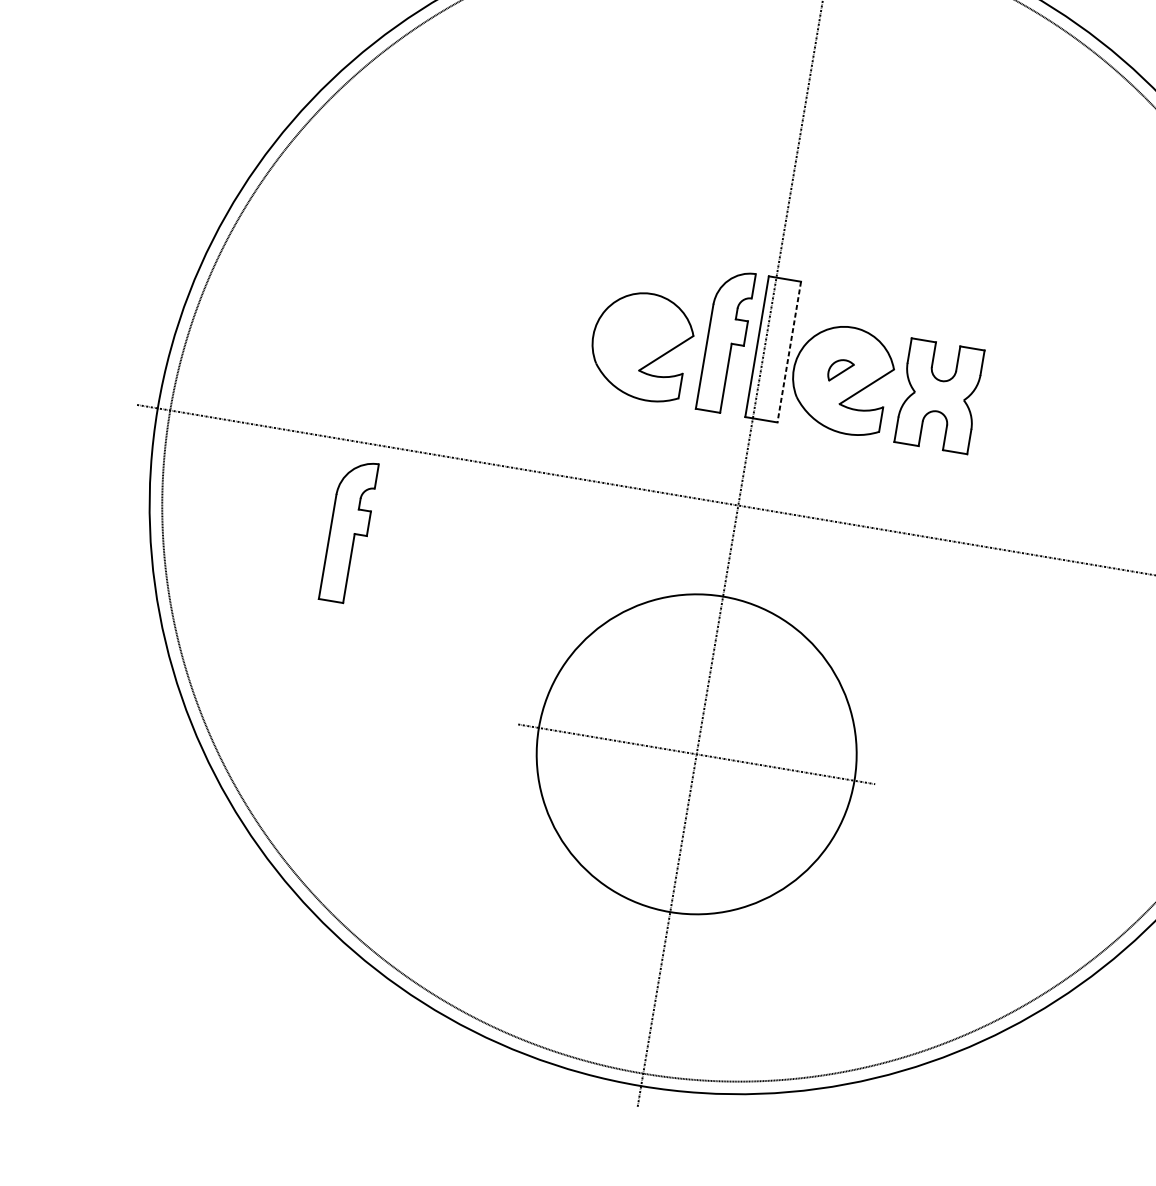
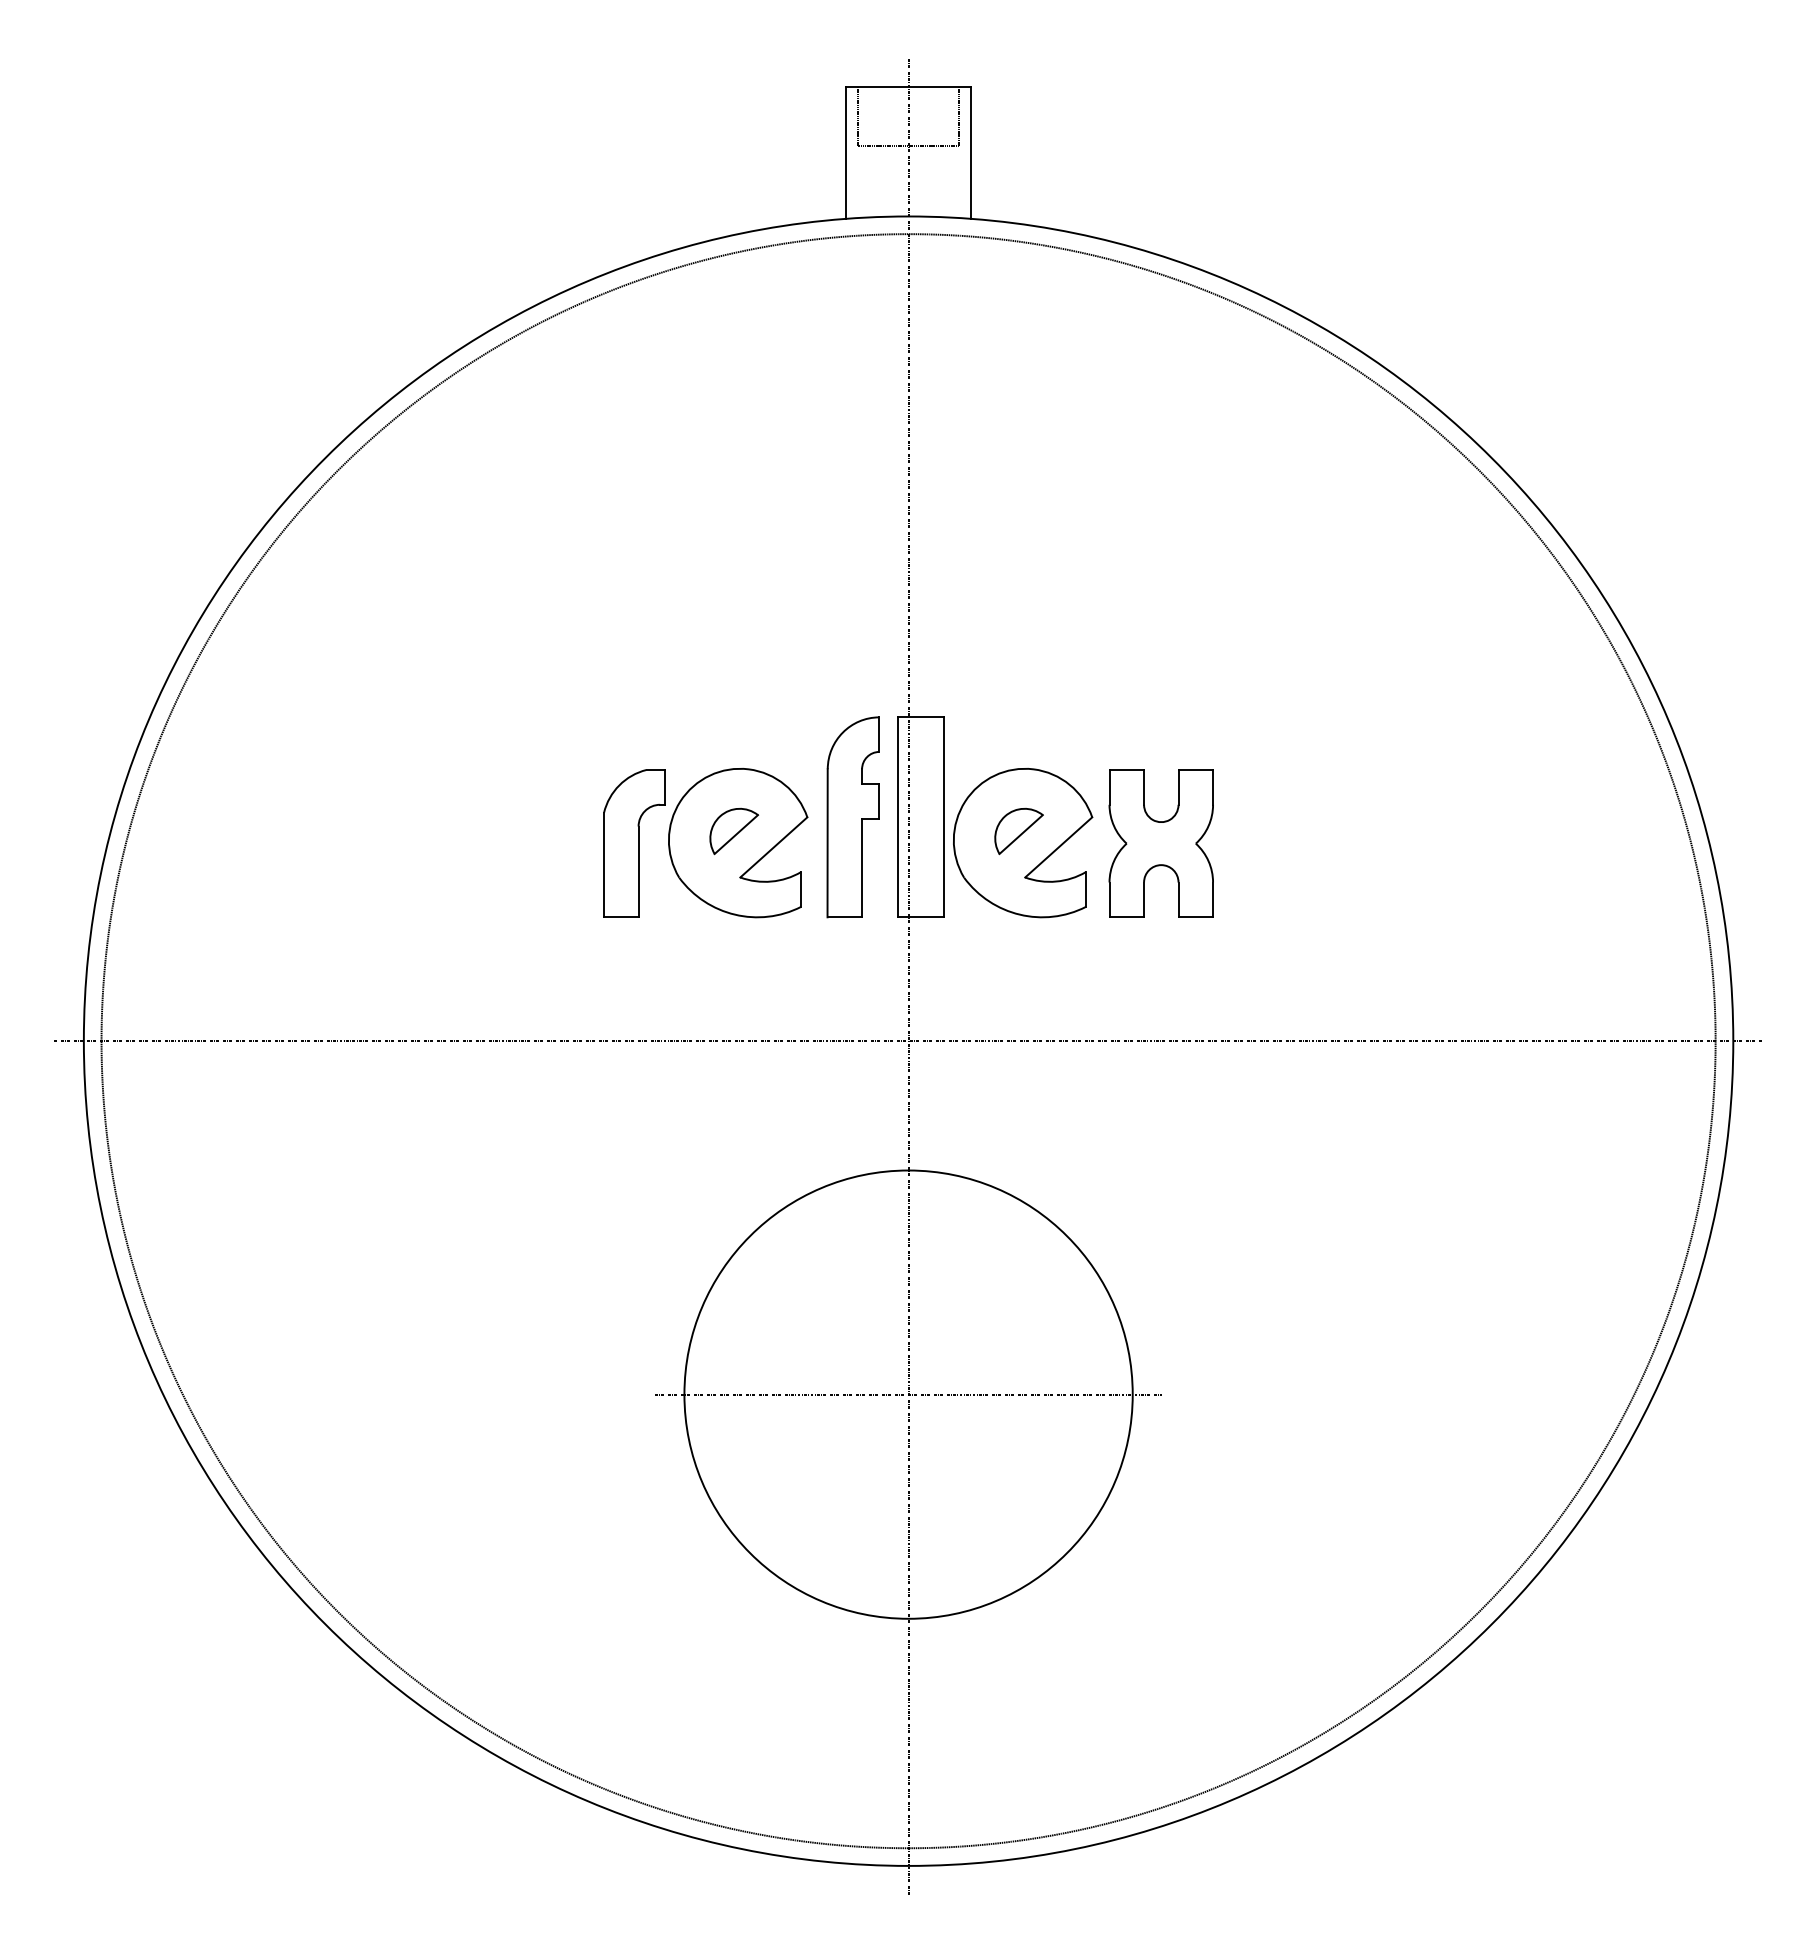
part: (568, 334) -> (634, 843), added
part: (640, 337) -> (734, 831), added
line: (789, 352) -> (943, 817), dashed -> solid
part: (840, 370) -> (1018, 831), size x1.43
part: (348, 531) -> (375, 1167), removed

